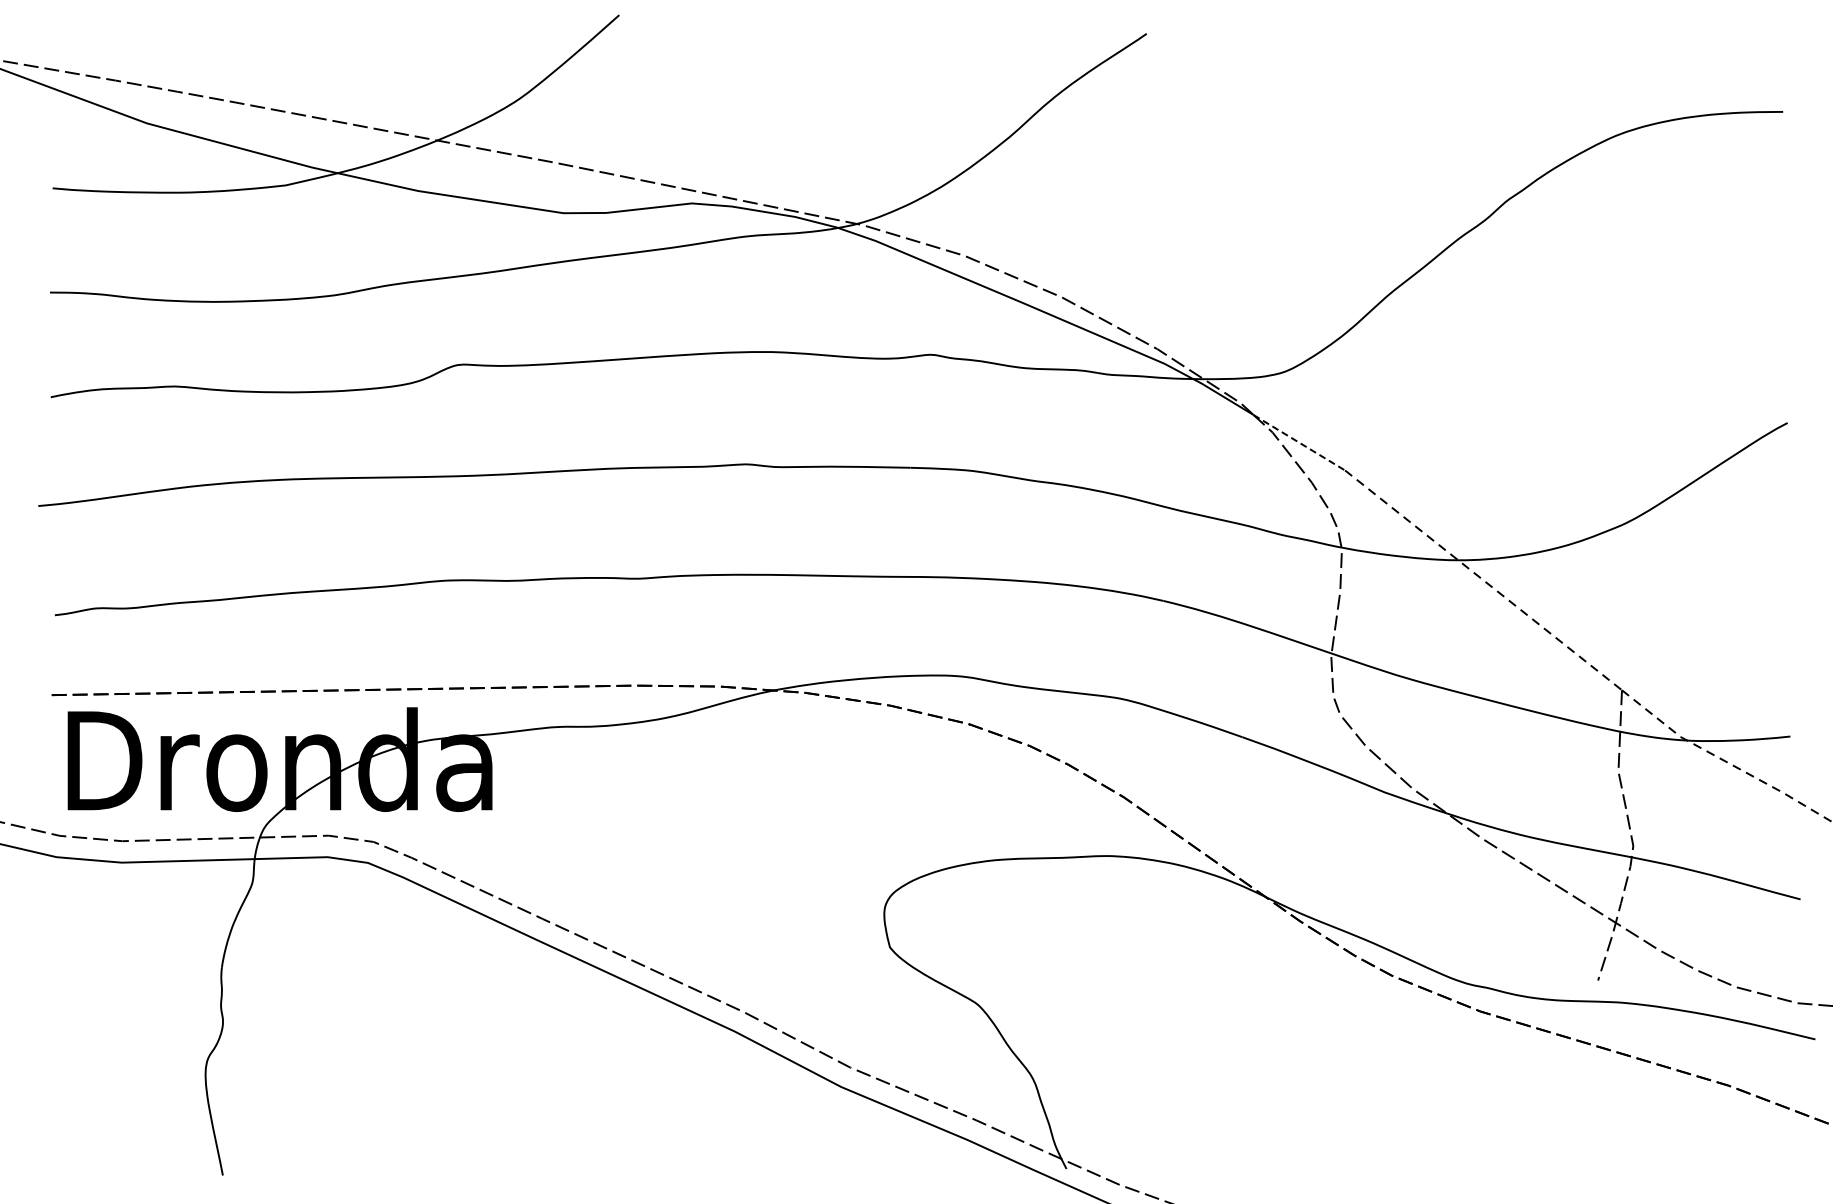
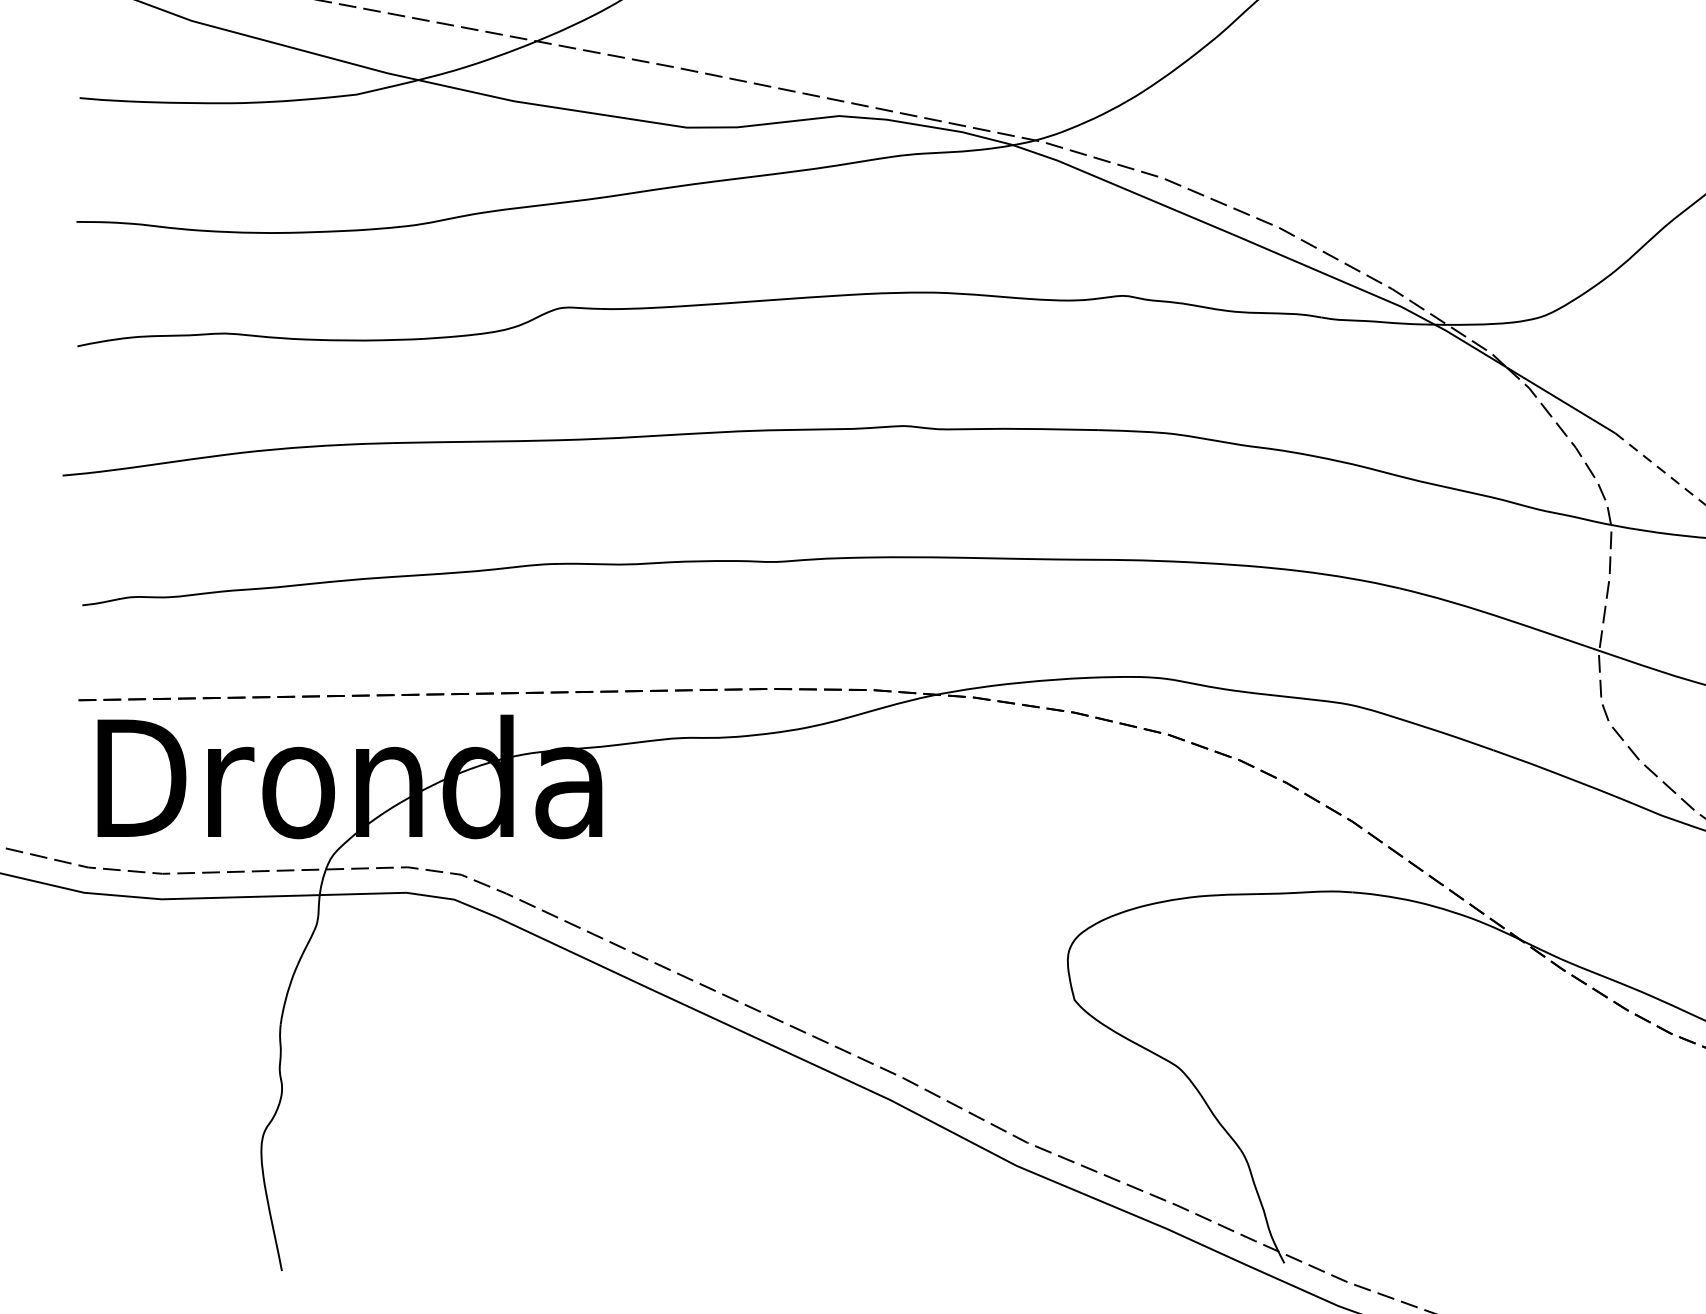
line: (1299, 442) -> (1561, 400), dashed -> solid

